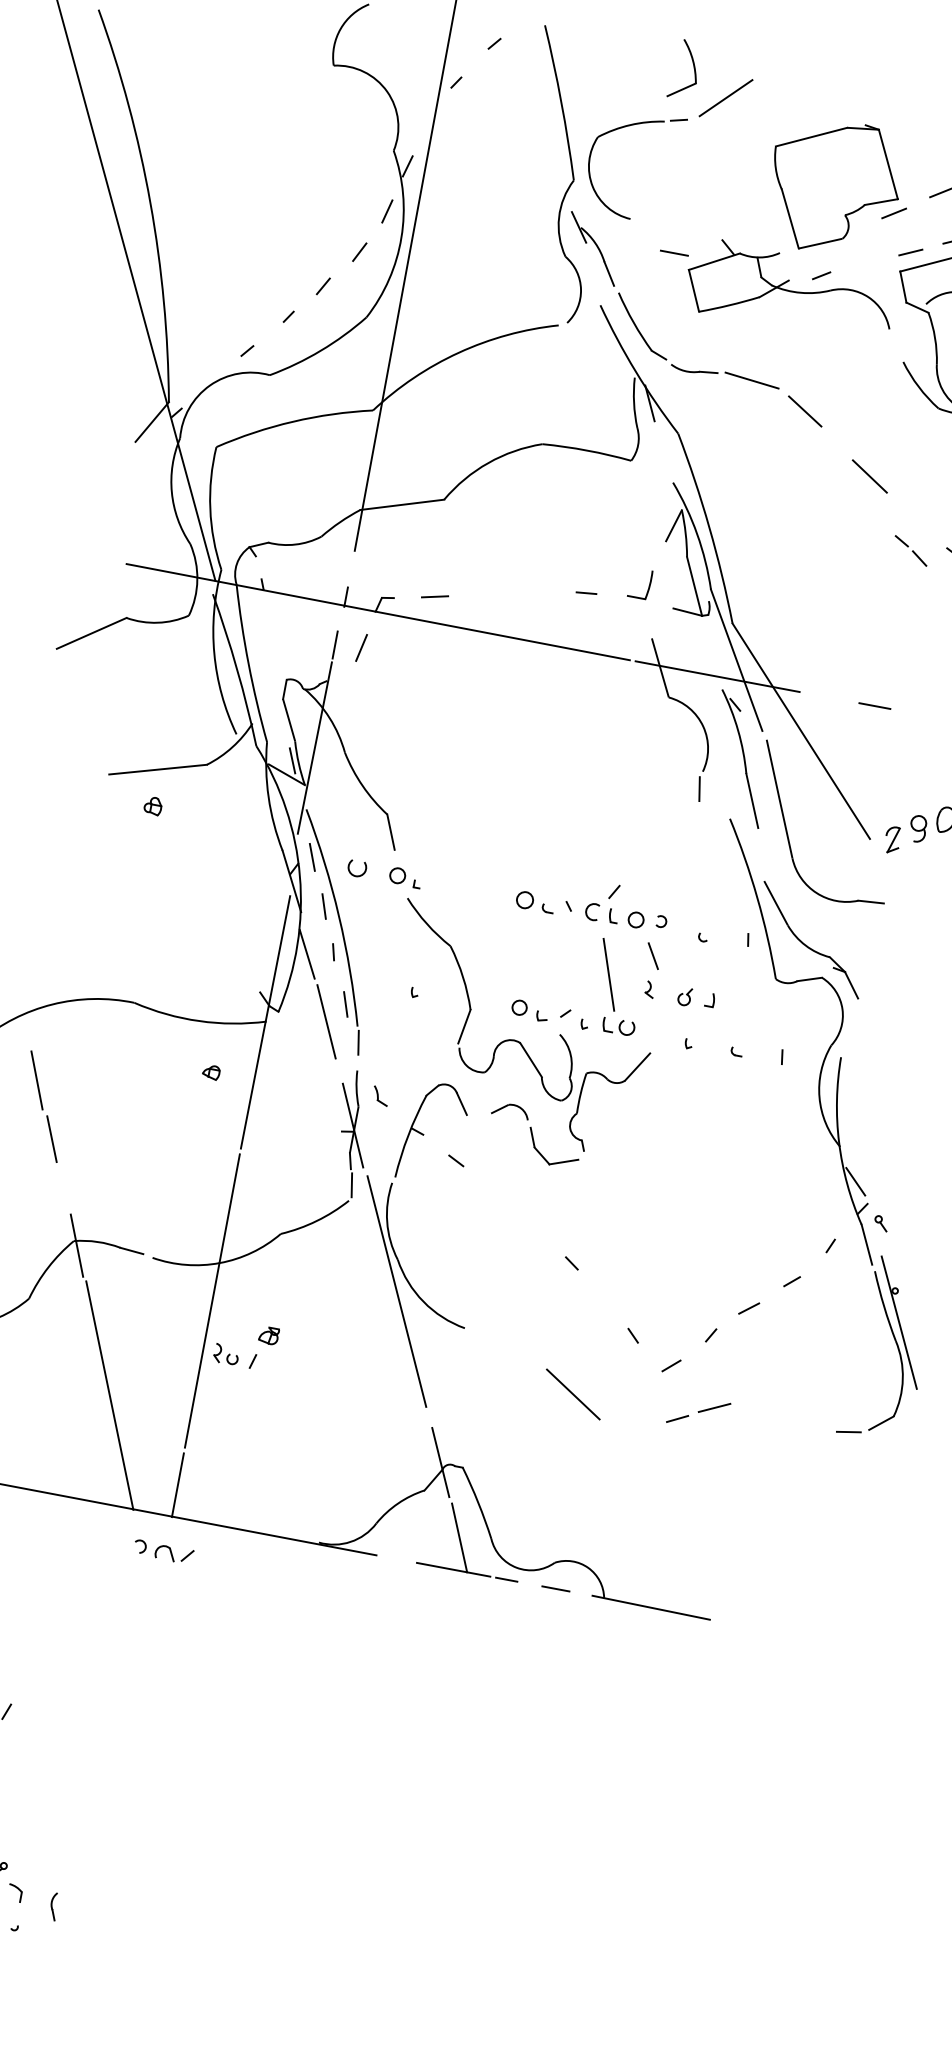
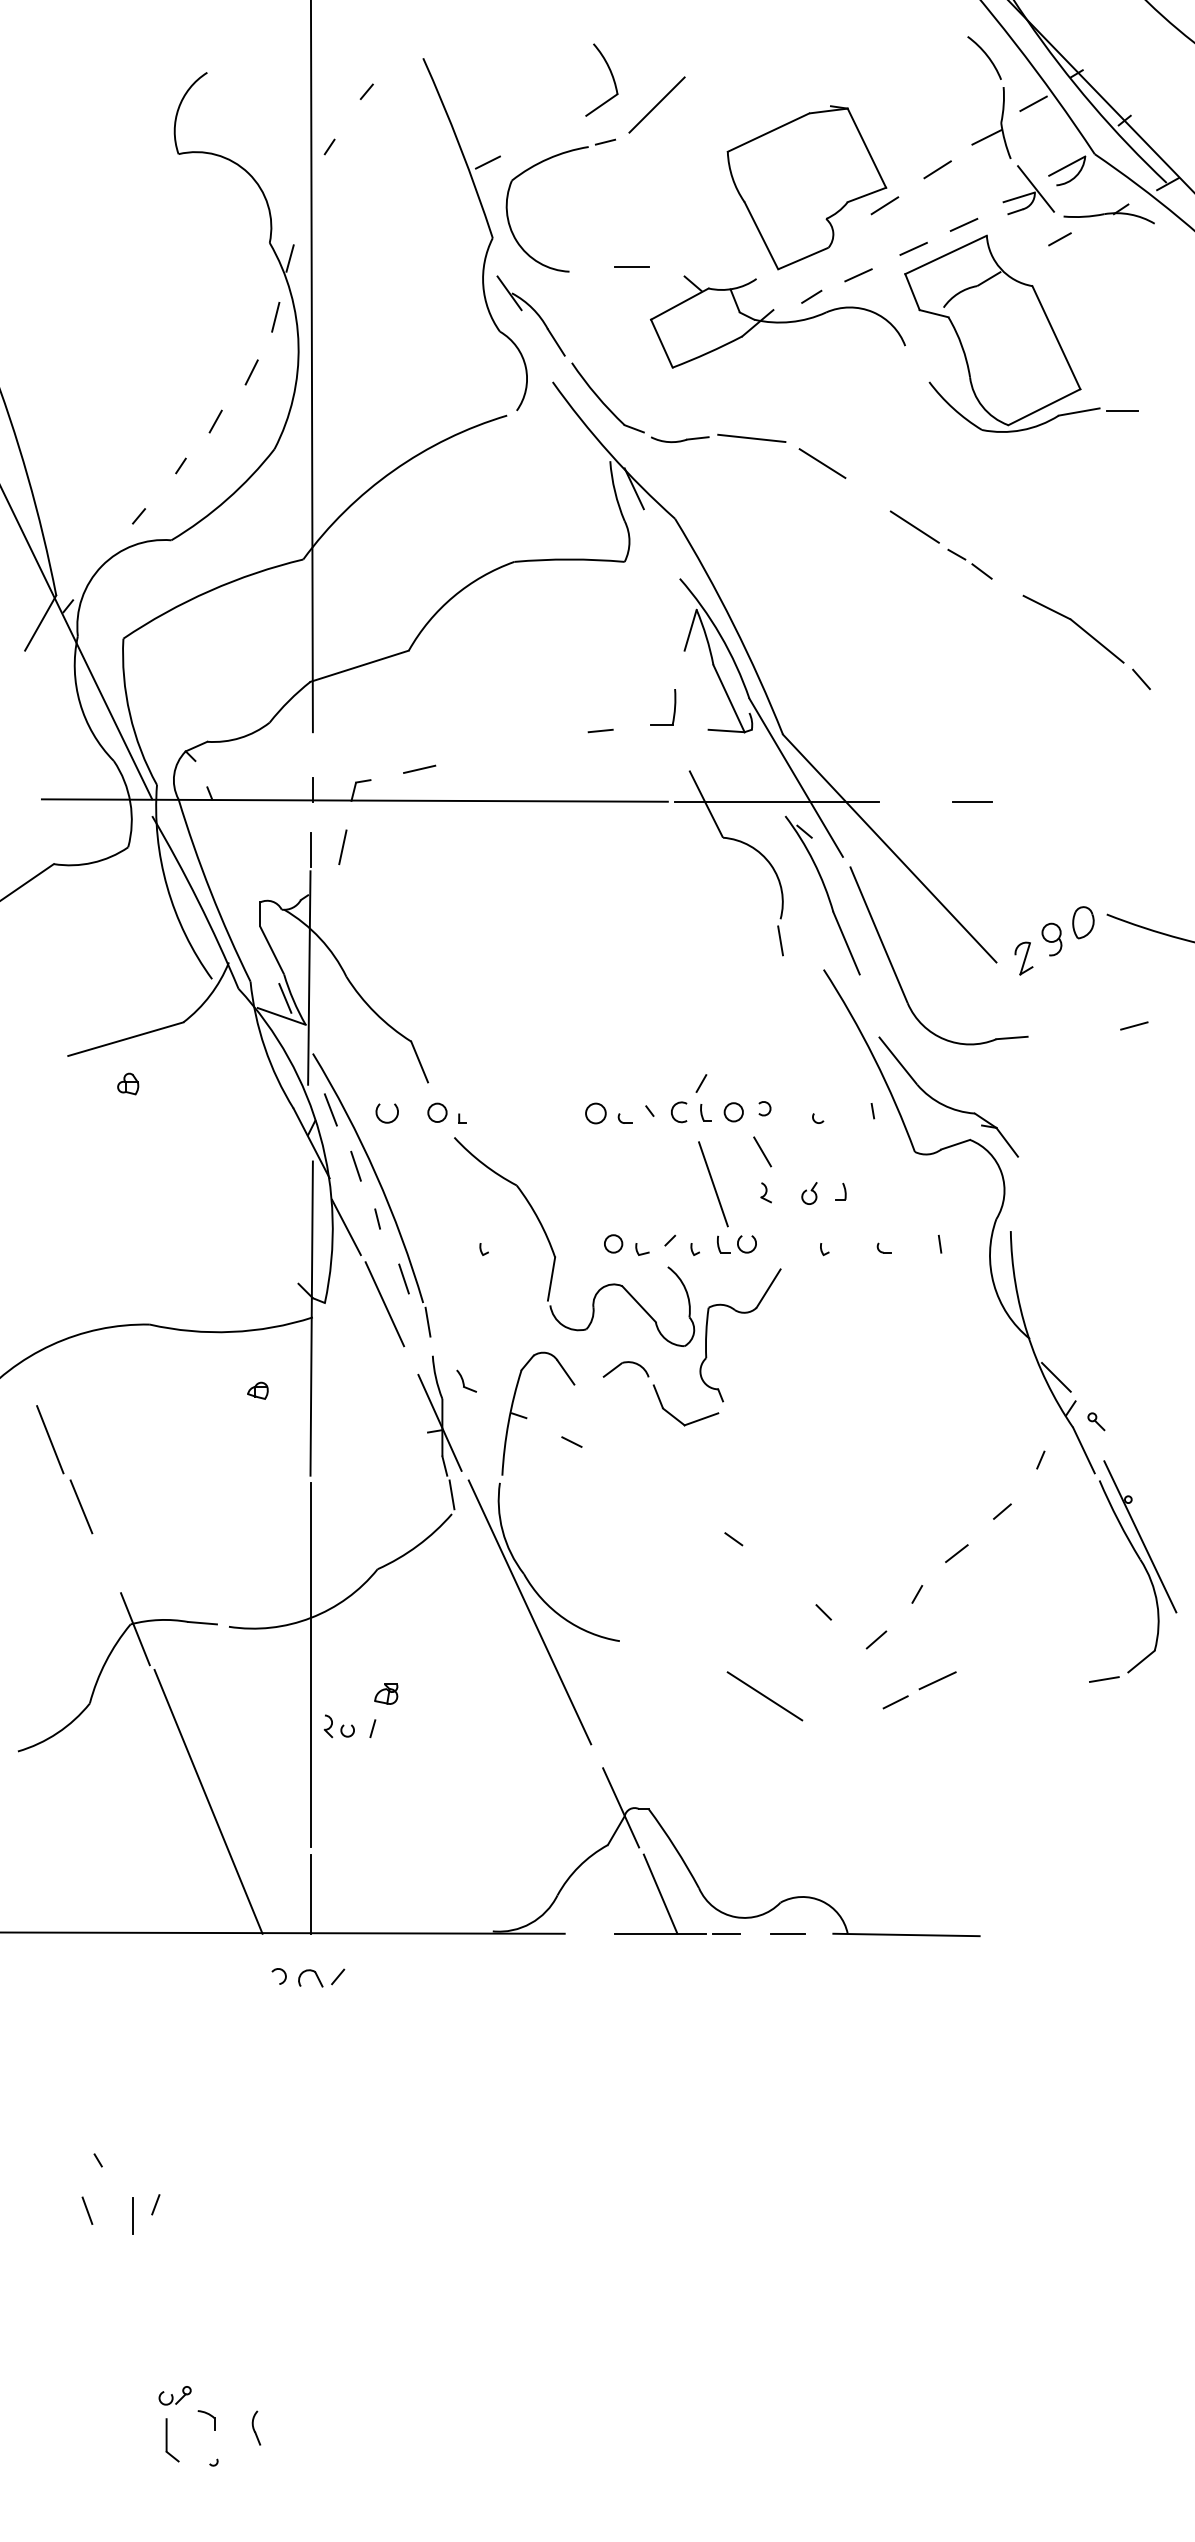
line: (581, 118) -> (487, 162), added
line: (674, 252) -> (631, 266), moved
line: (862, 265) -> (858, 275), added
part: (910, 550) -> (969, 563), moved

